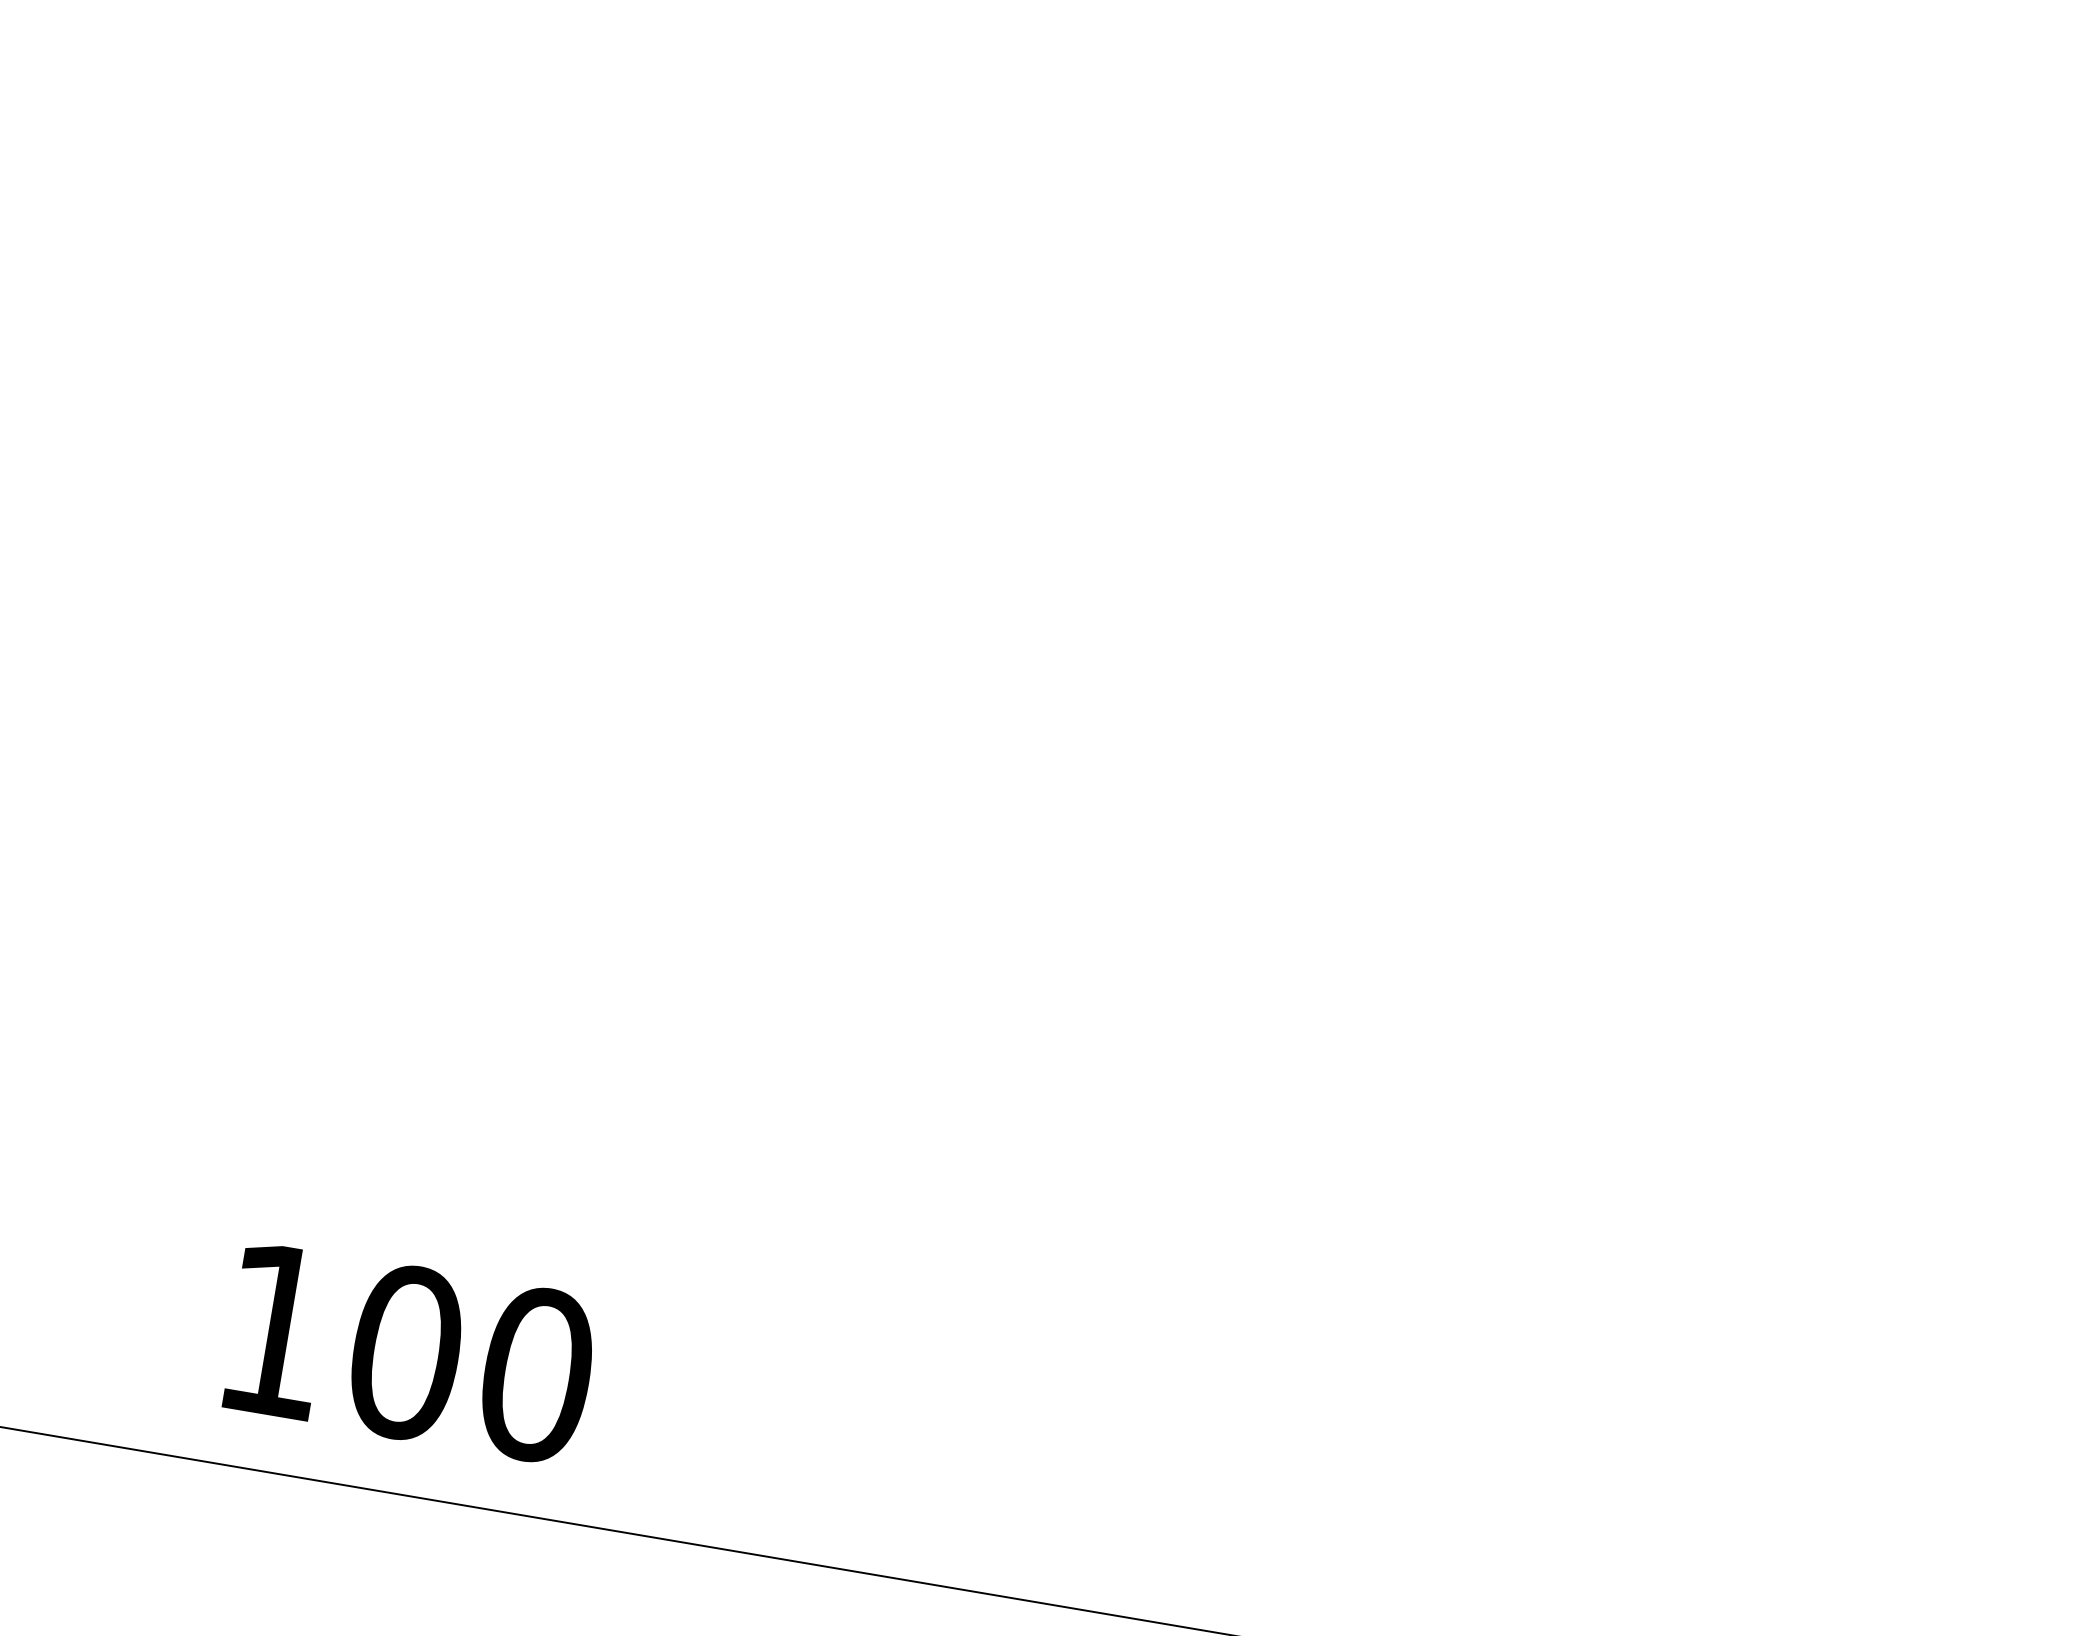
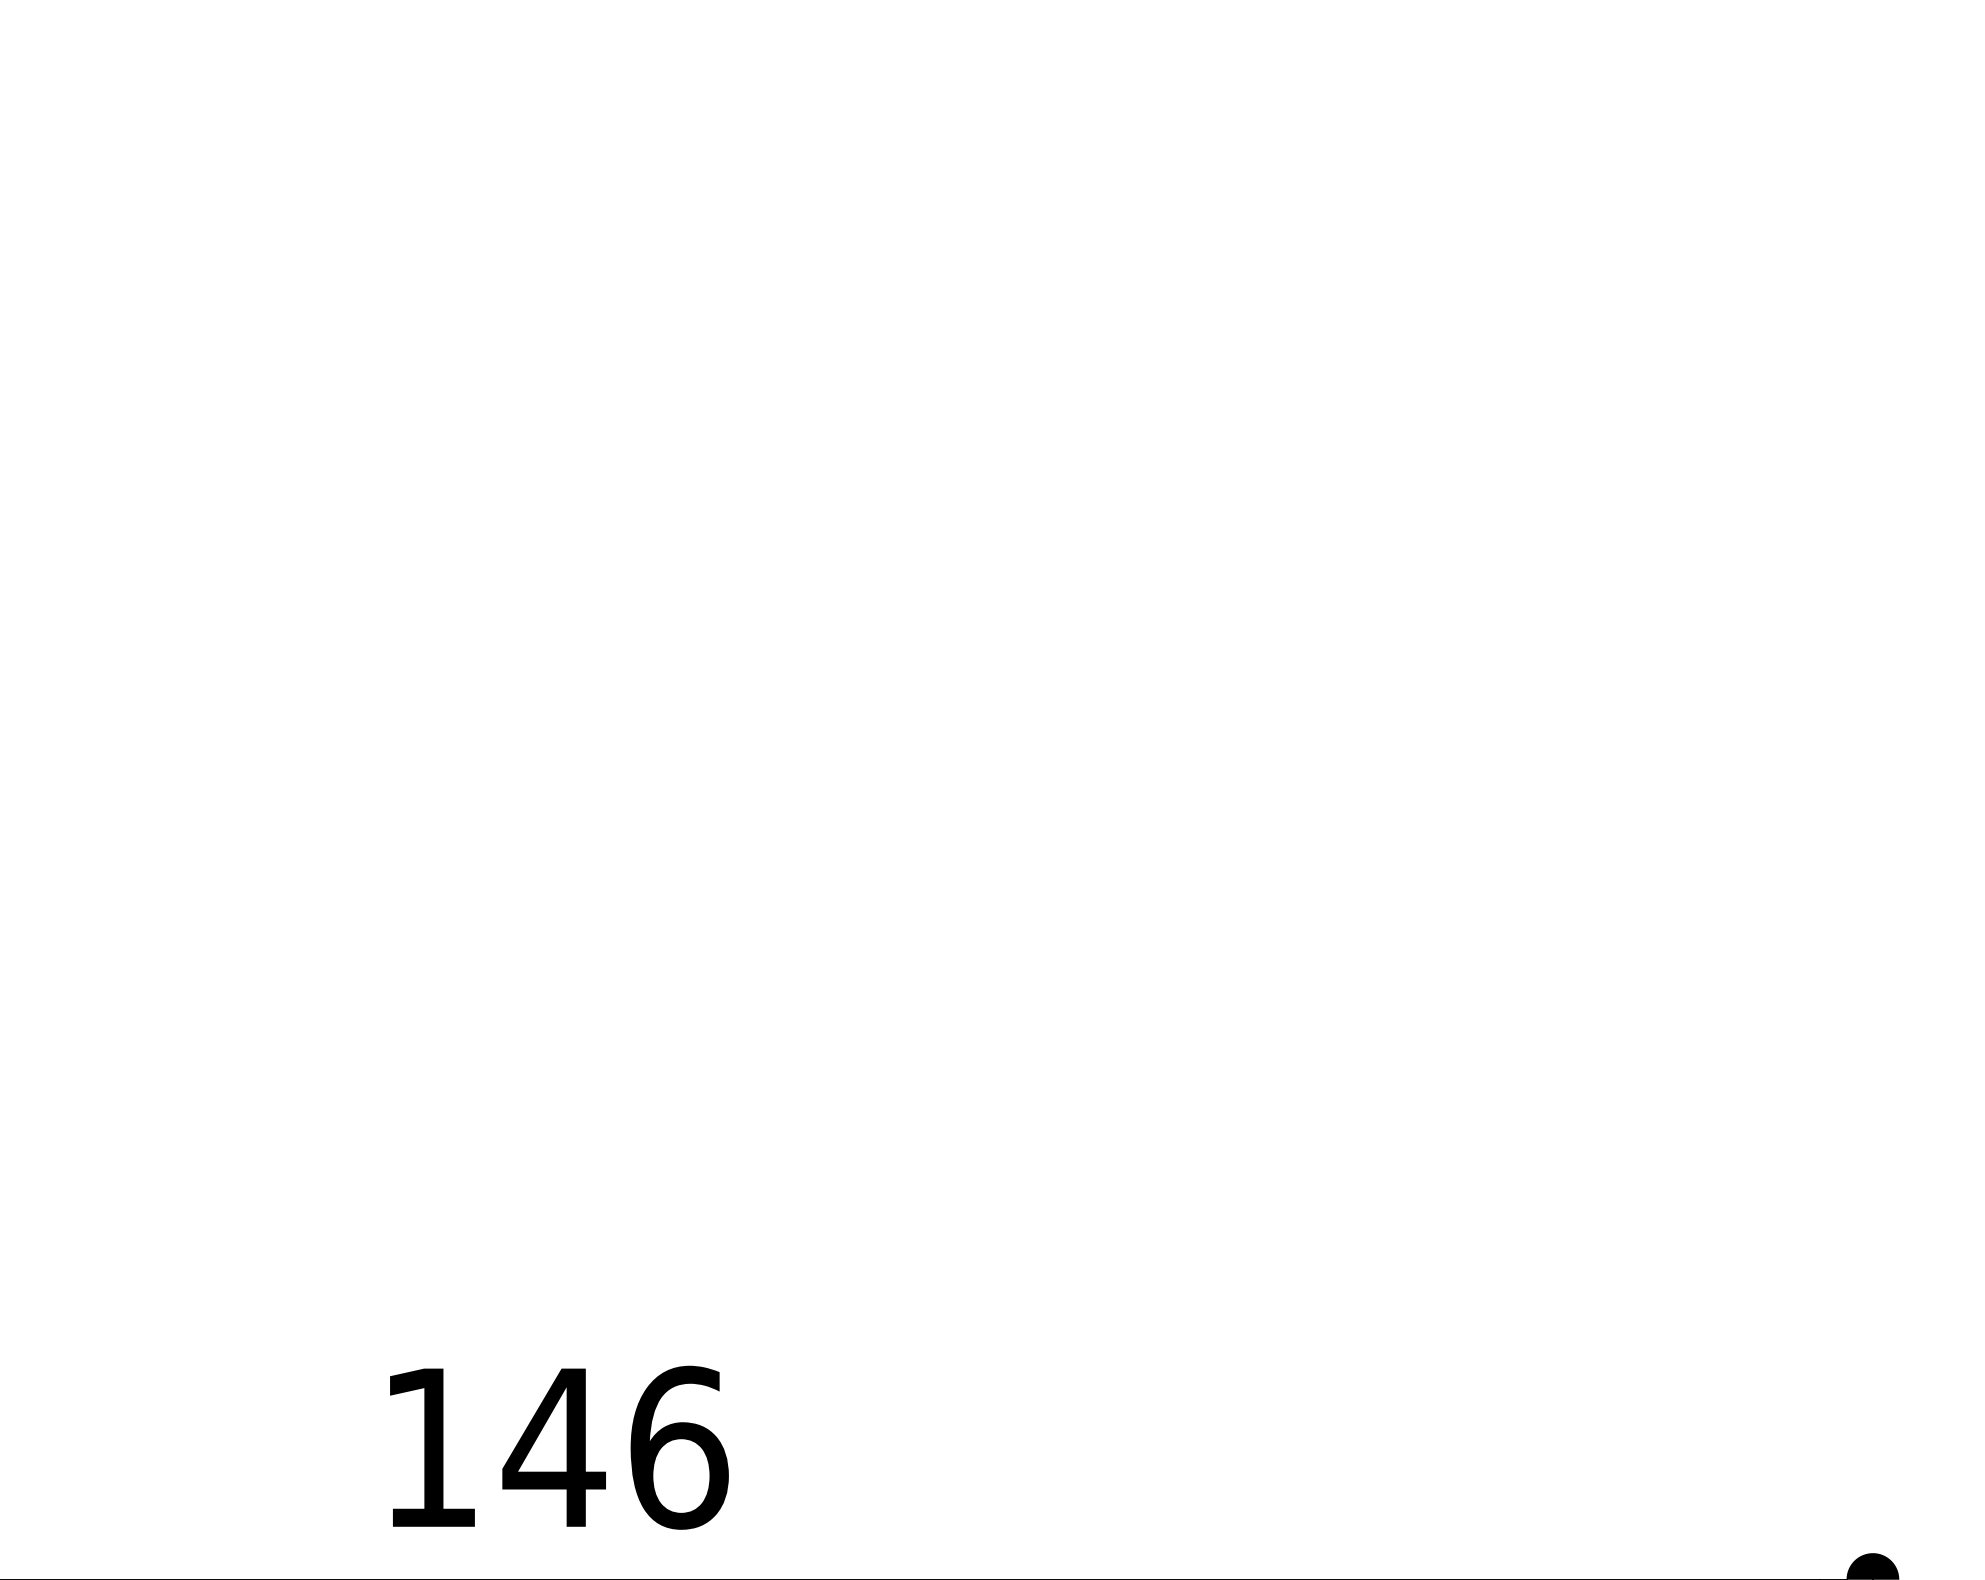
text: (470, 1363) -> (615, 1447), 100 -> 146

